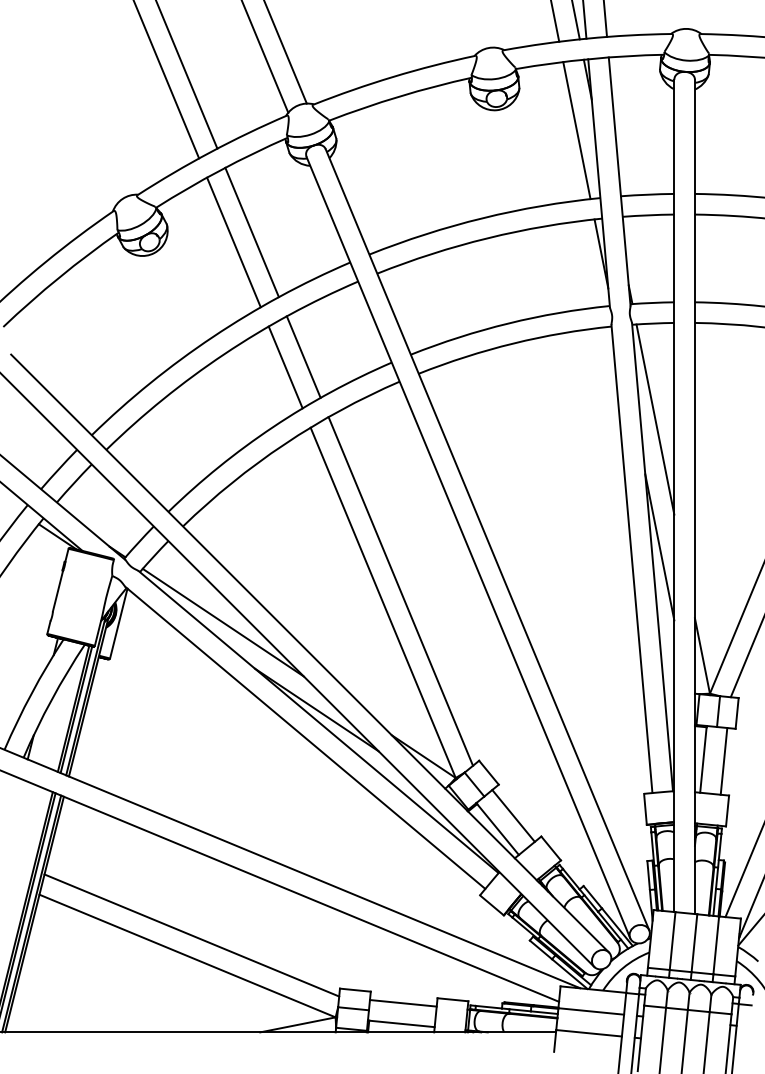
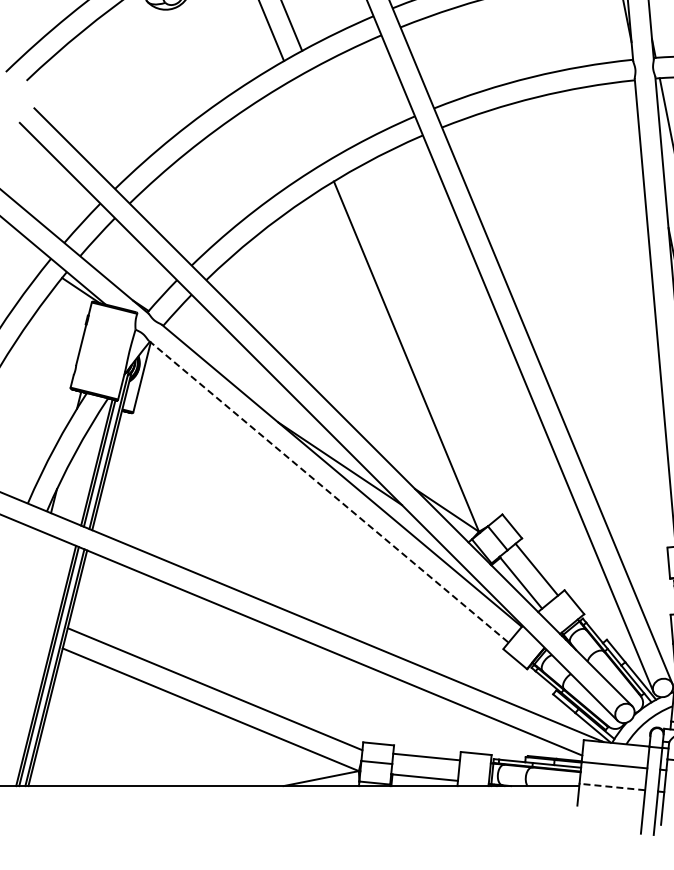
line: (303, 356) -> (326, 110), removed
line: (285, 367) -> (308, 121), removed
line: (400, 591) -> (423, 345), removed
line: (222, 622) -> (245, 376), removed
line: (305, 738) -> (328, 492), solid -> dashed
line: (589, 1033) -> (612, 787), solid -> dashed

